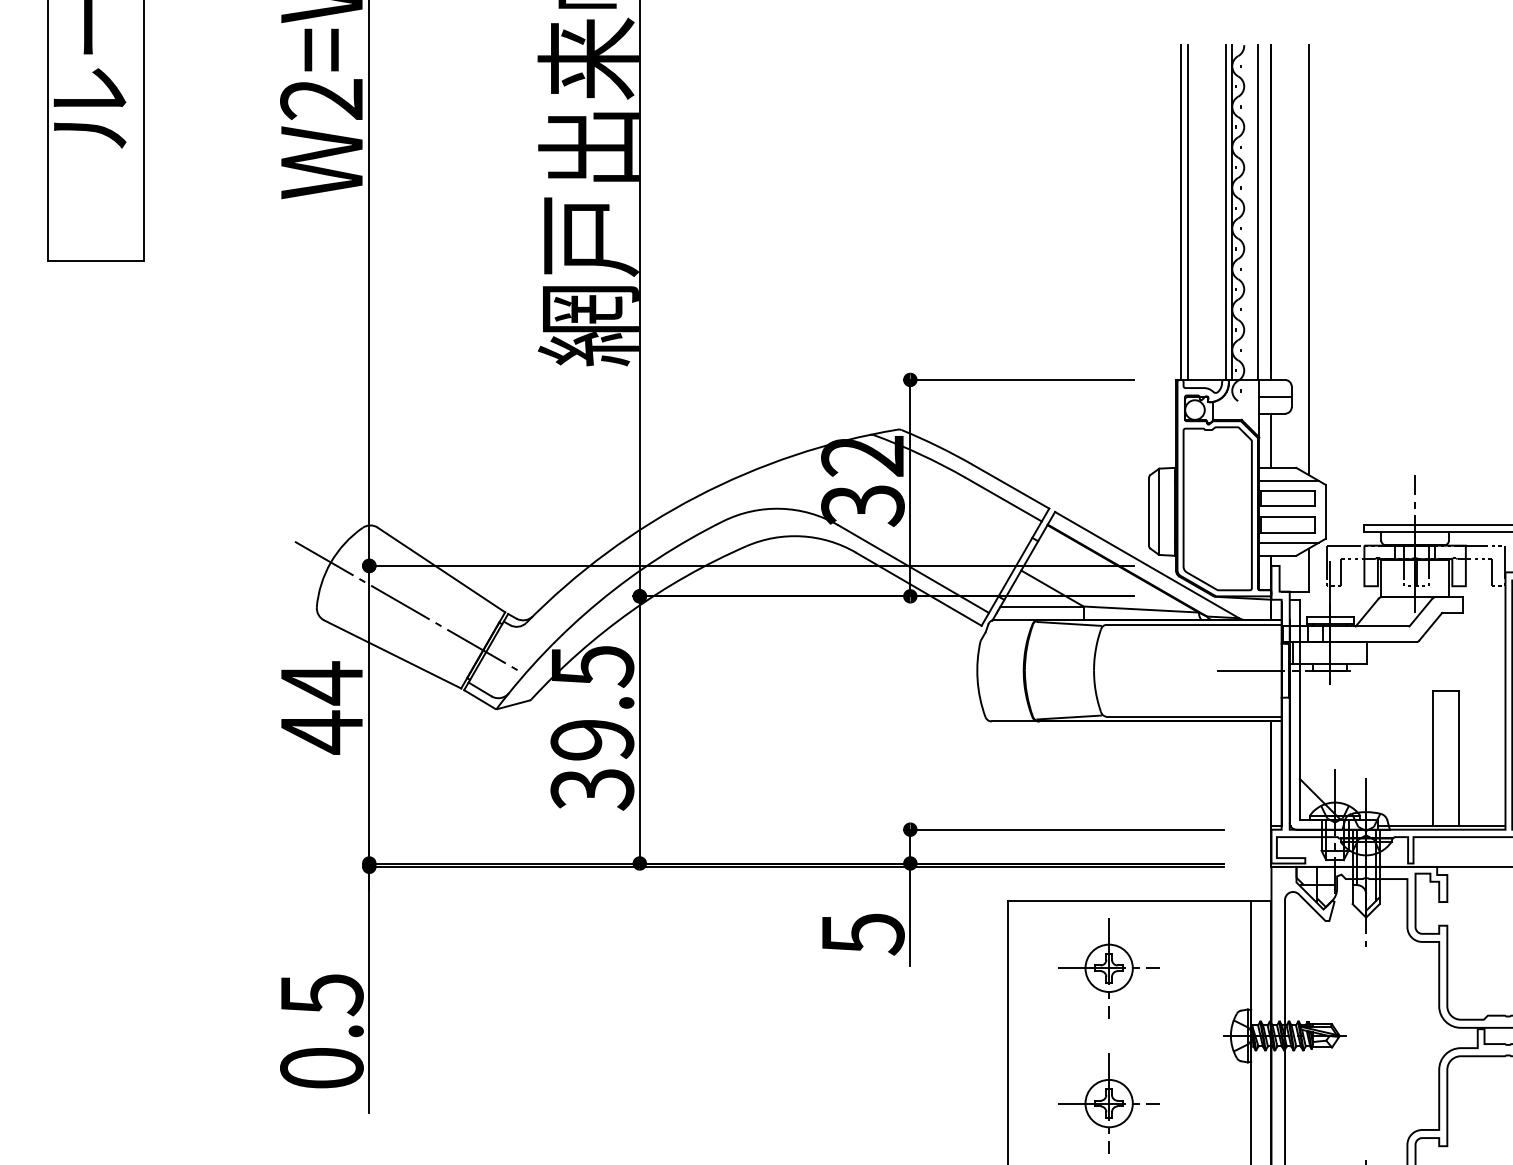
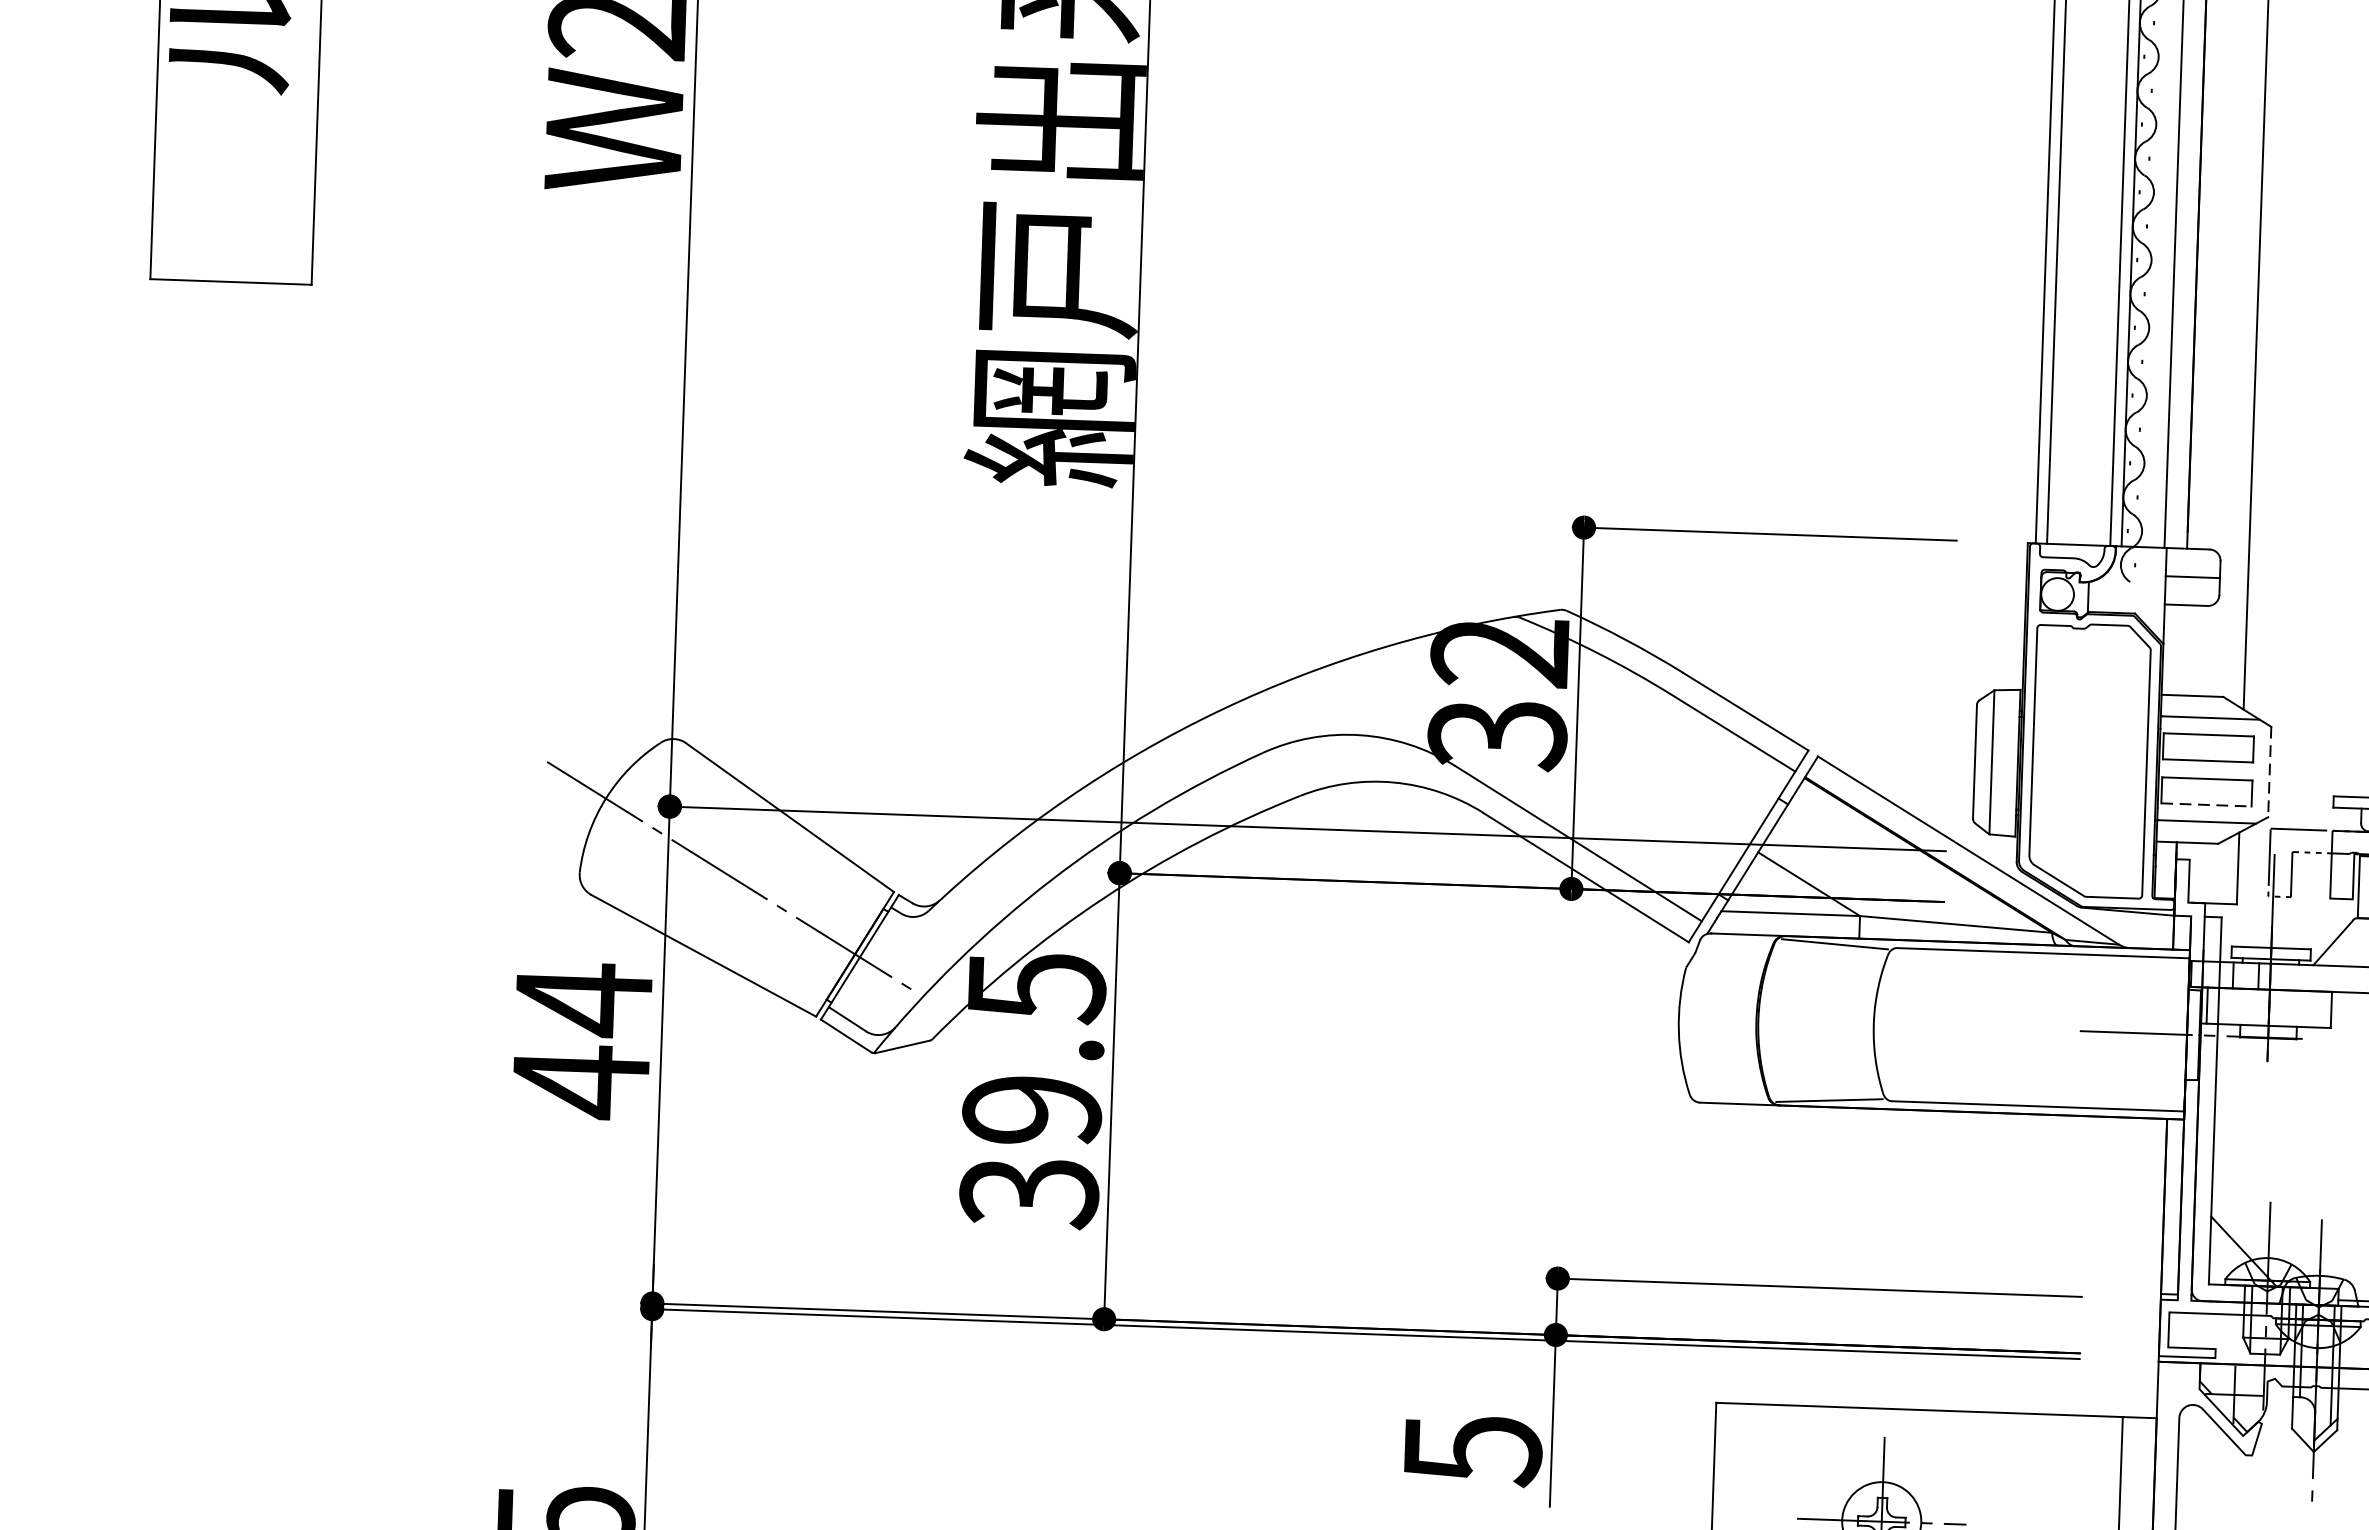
line: (1271, 440) -> (2183, 649), removed
line: (1325, 512) -> (2269, 773), solid -> dashed
line: (1288, 532) -> (2206, 804), solid -> dashed

